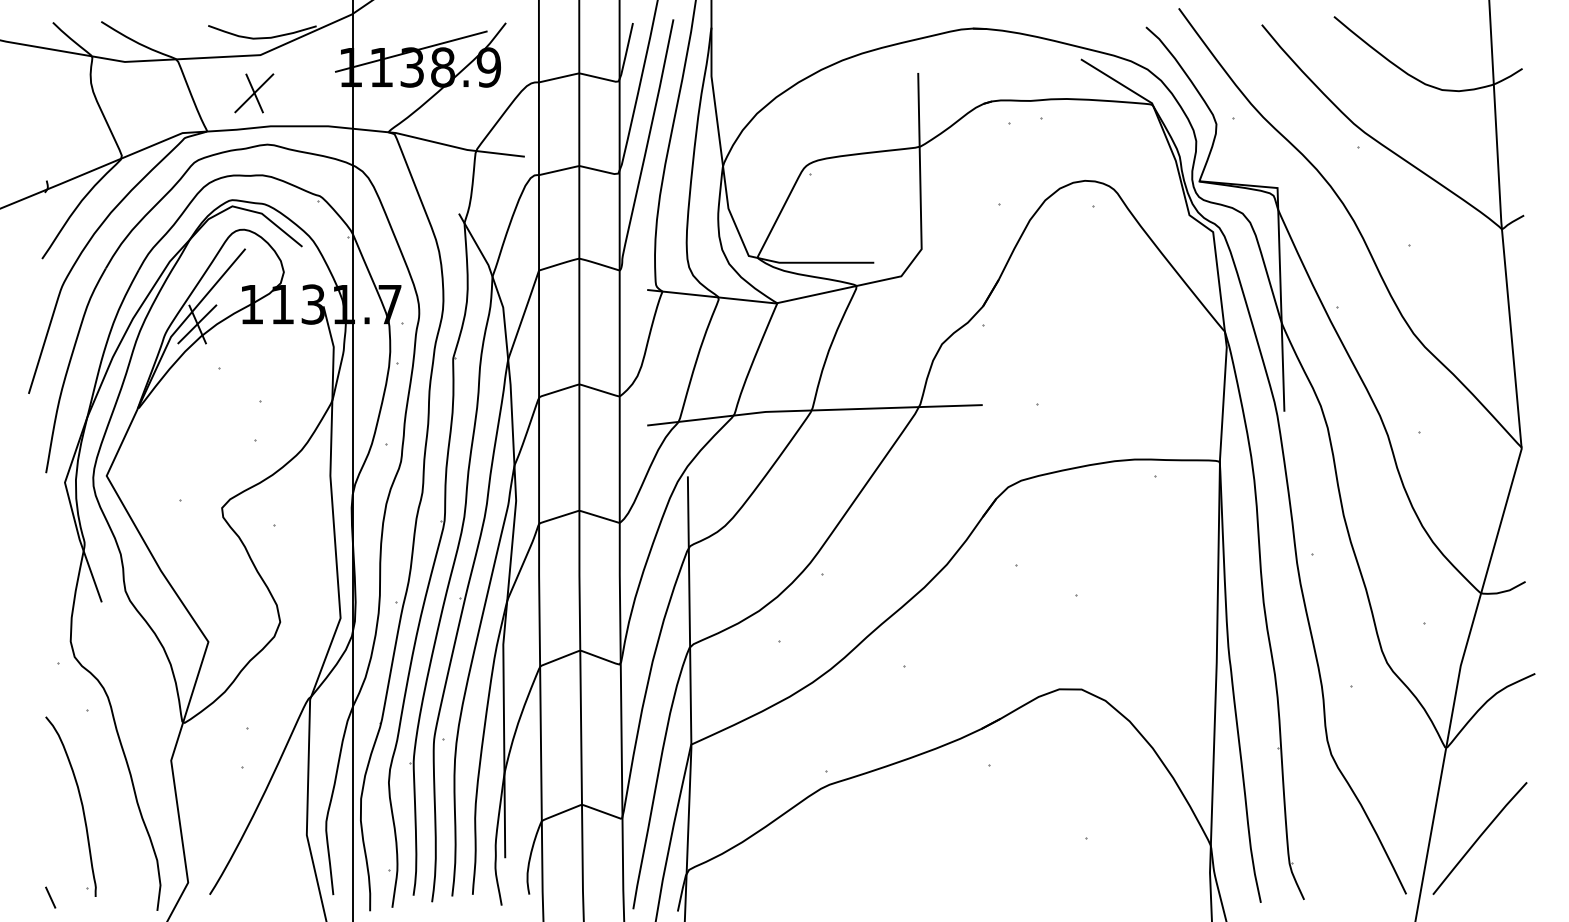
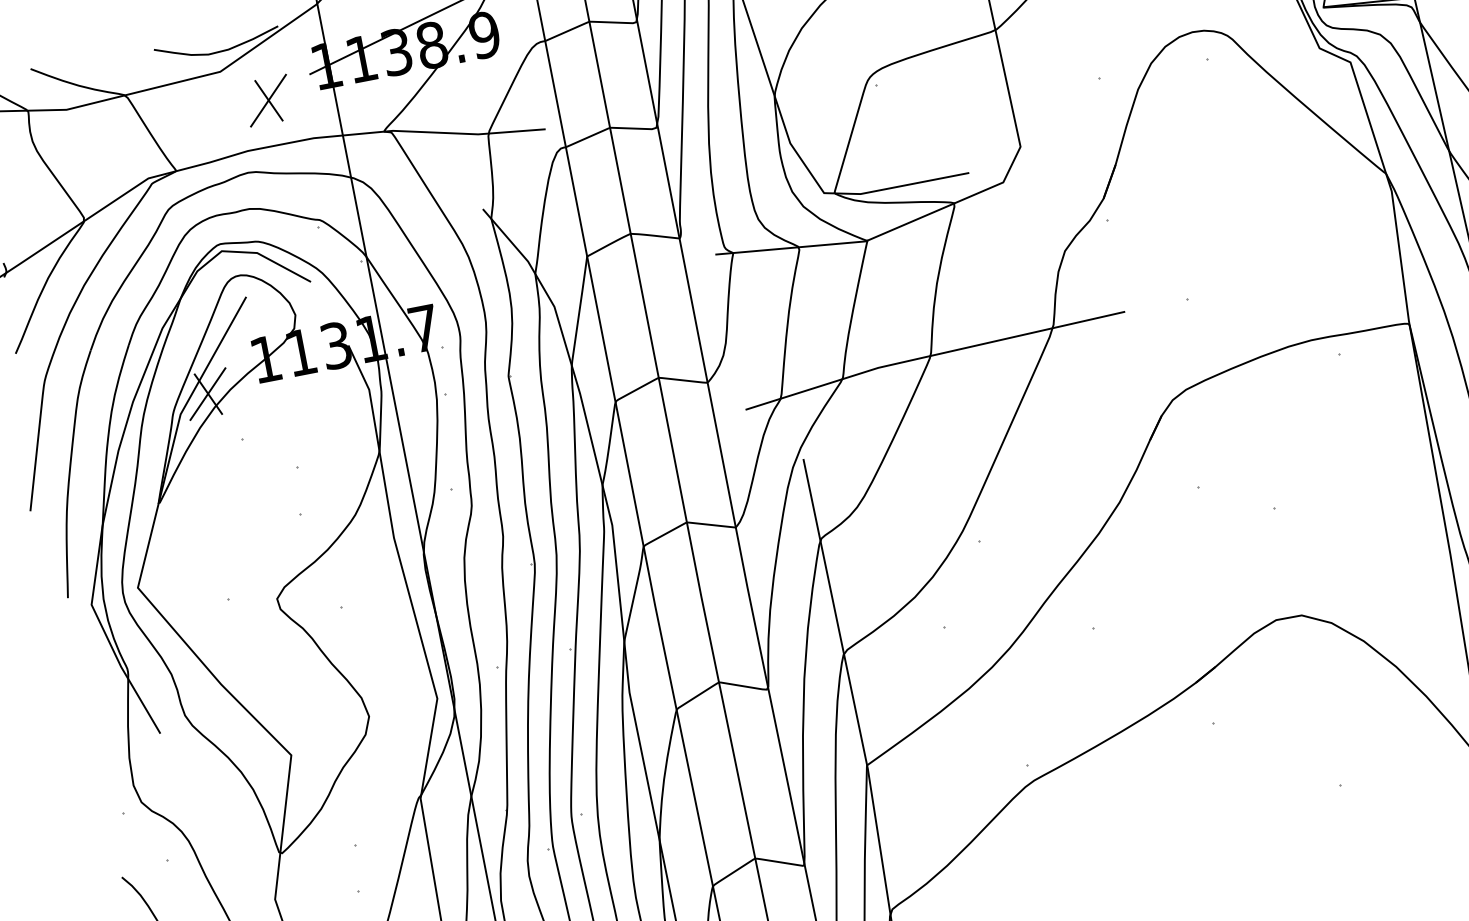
part: (254, 93) -> (268, 100), moved

